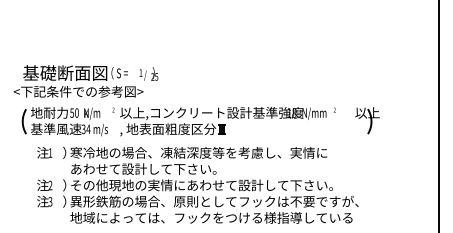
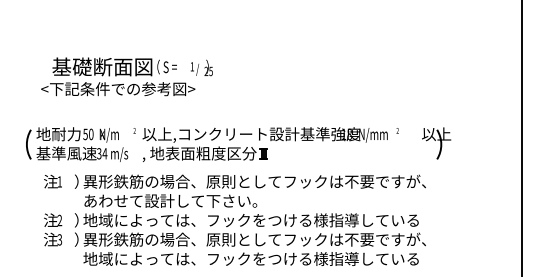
text: (85, 81) -> (126, 76), moved
text: (214, 152) -> (254, 181), 寒冷地の場合、凍結深度等を考慮し、実情に -> 異形鉄筋の場合、原則としてフックは不要ですが、
text: (210, 185) -> (250, 220), その他現地の実情にあわせて設計して下さい。 -> 地域によっては、フックをつける様指導している

